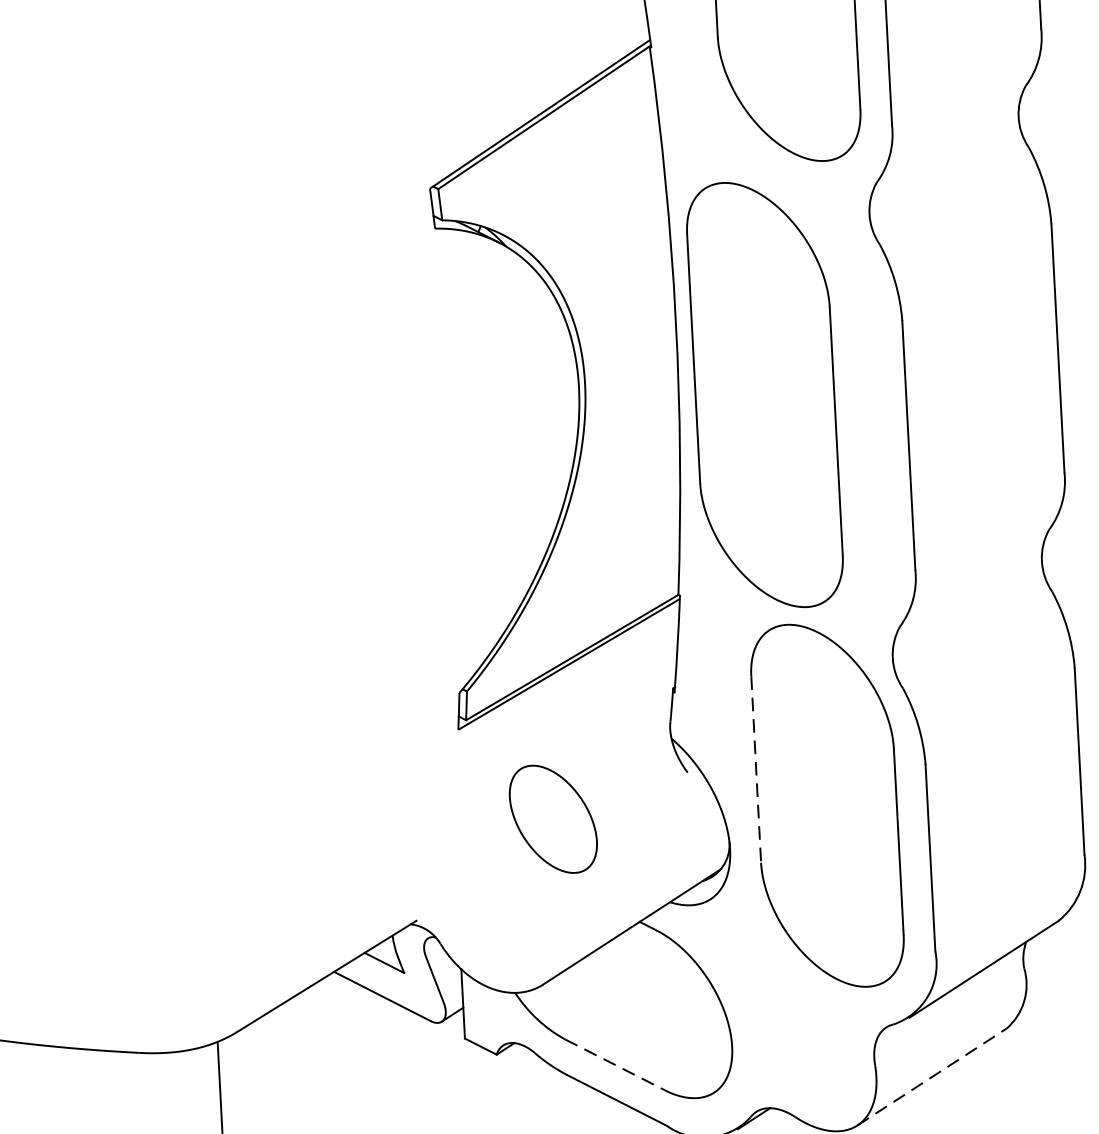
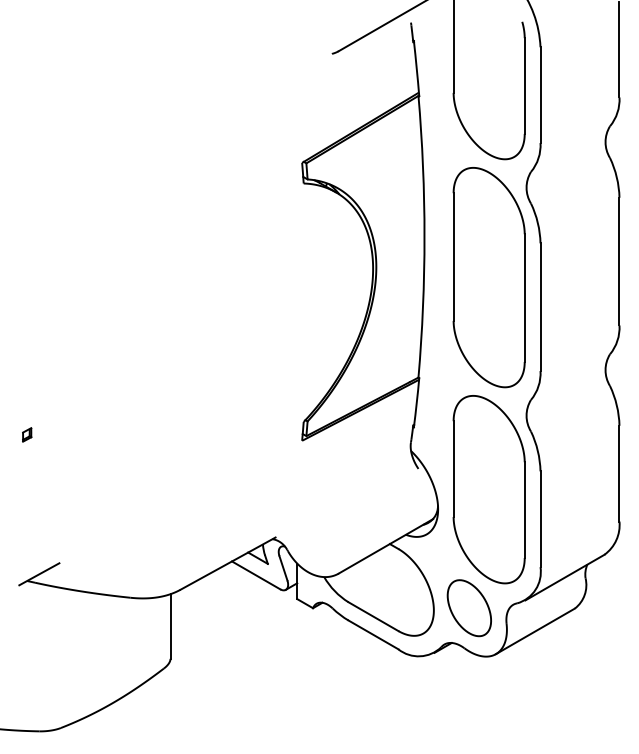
part: (763, 394) -> (488, 277), moved
line: (755, 770) -> (453, 469), dashed -> solid
part: (551, 819) -> (468, 608), moved
line: (615, 1064) -> (373, 616), dashed -> solid
line: (932, 1077) -> (535, 631), dashed -> solid

